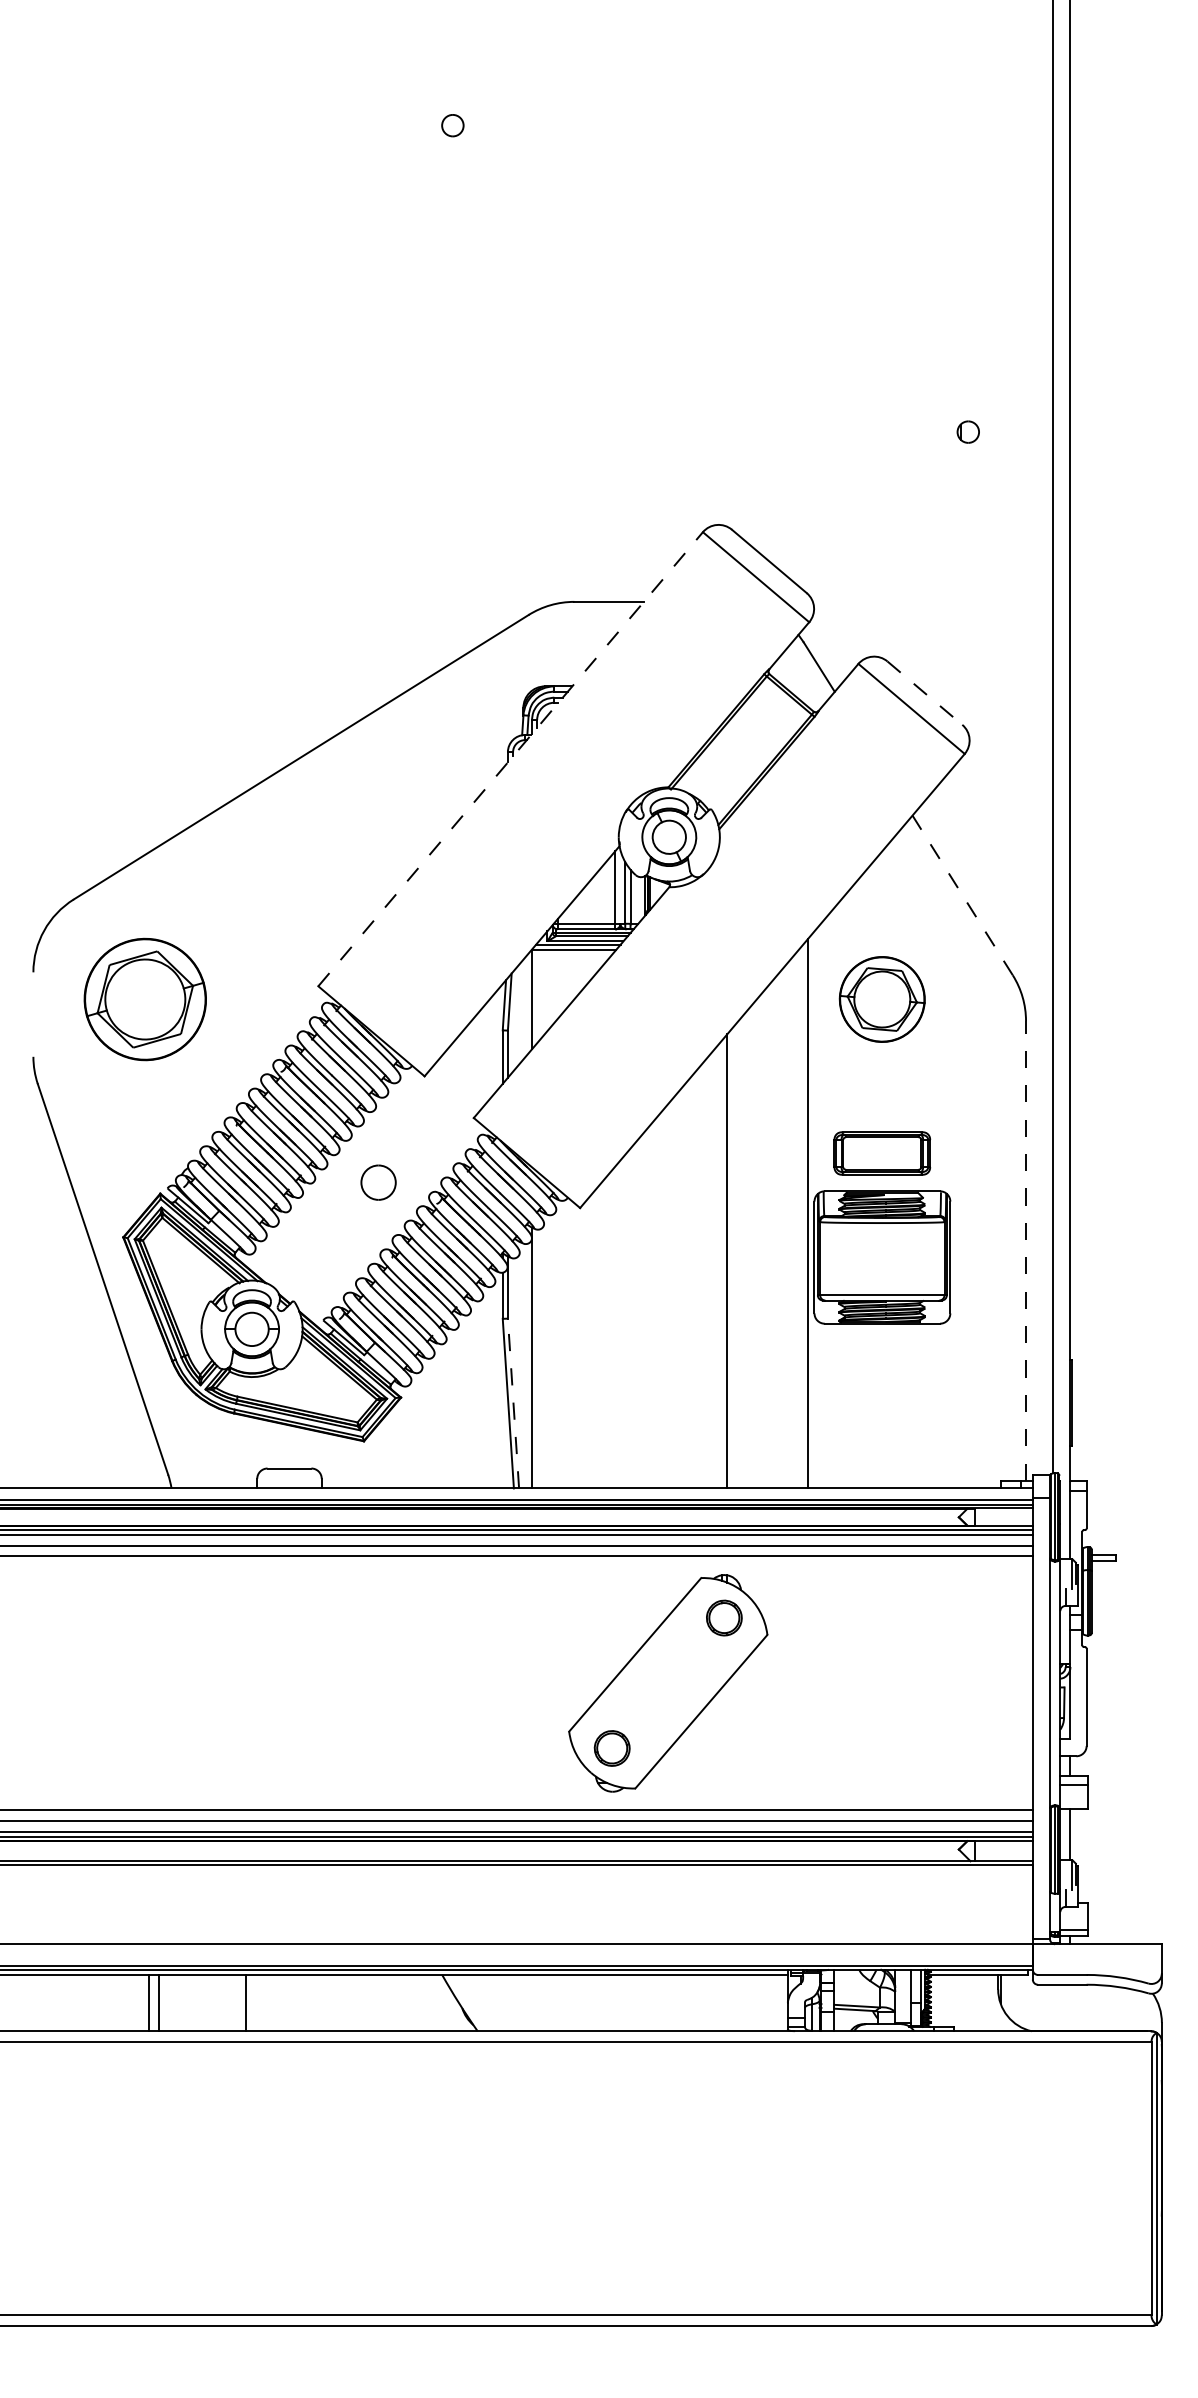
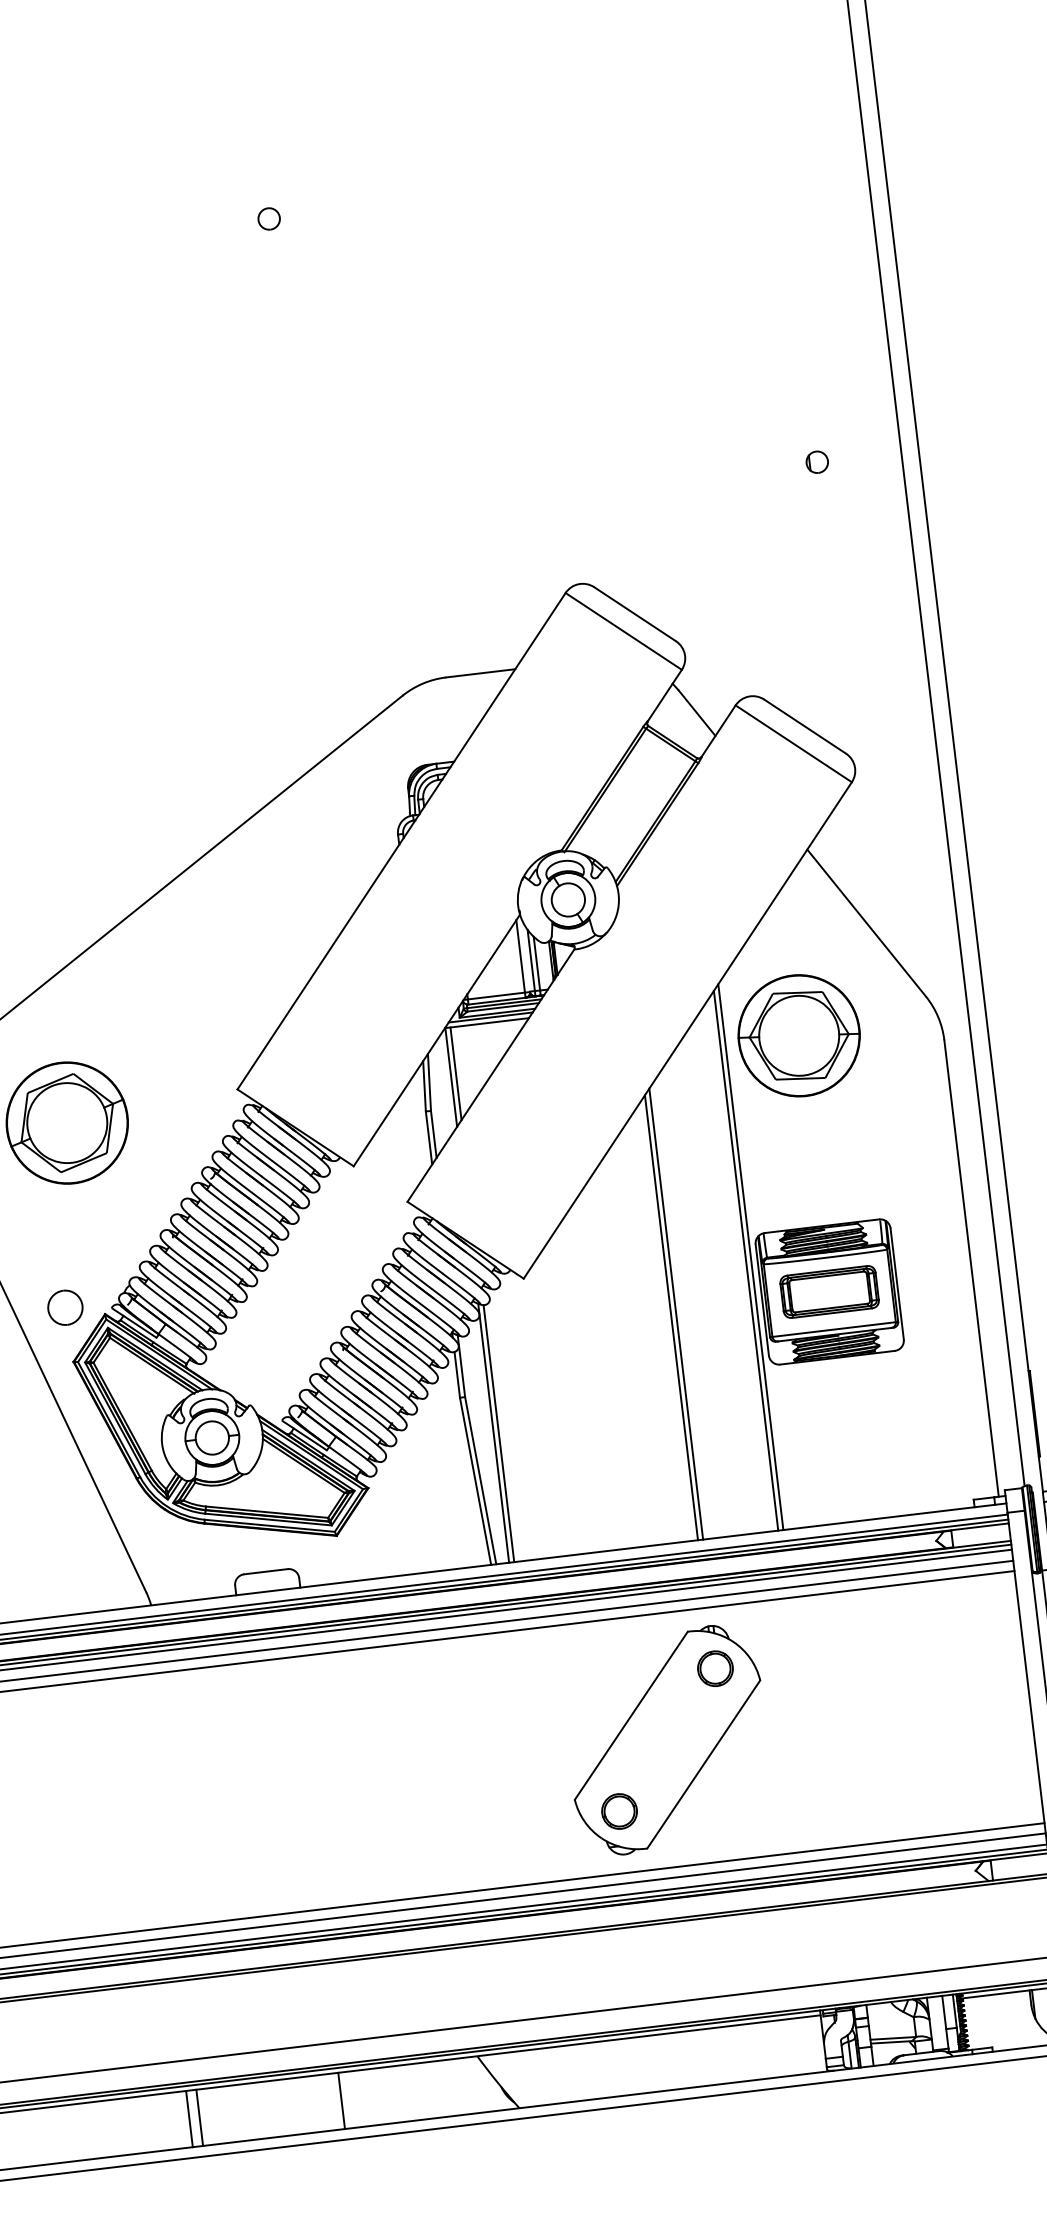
line: (925, 693) -> (805, 726), dashed -> solid
line: (510, 759) -> (401, 841), dashed -> solid
line: (962, 895) -> (866, 923), dashed -> solid
line: (537, 996) -> (456, 1073), added
part: (881, 999) -> (798, 1035), size x1.43
part: (882, 1153) -> (829, 1291), moved
part: (378, 1182) -> (65, 1307), moved
line: (803, 1216) -> (746, 1260), added
line: (1026, 1250) -> (971, 1267), dashed -> solid
line: (722, 1264) -> (671, 1317), added
line: (537, 1358) -> (499, 1433), added
line: (513, 1403) -> (480, 1480), dashed -> solid
line: (245, 2002) -> (341, 2100), moved

